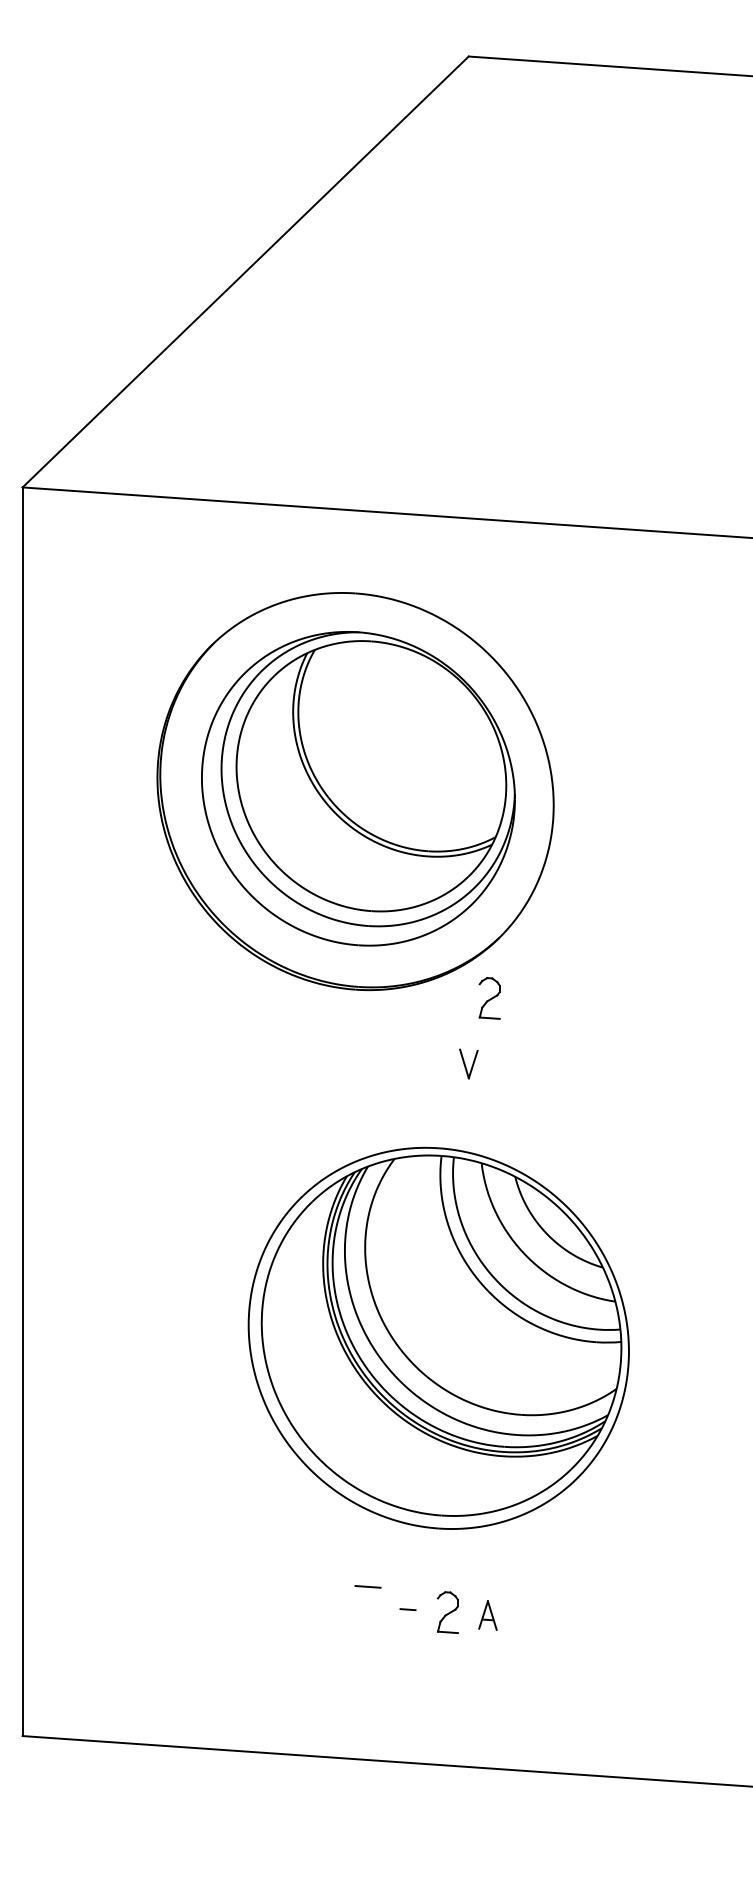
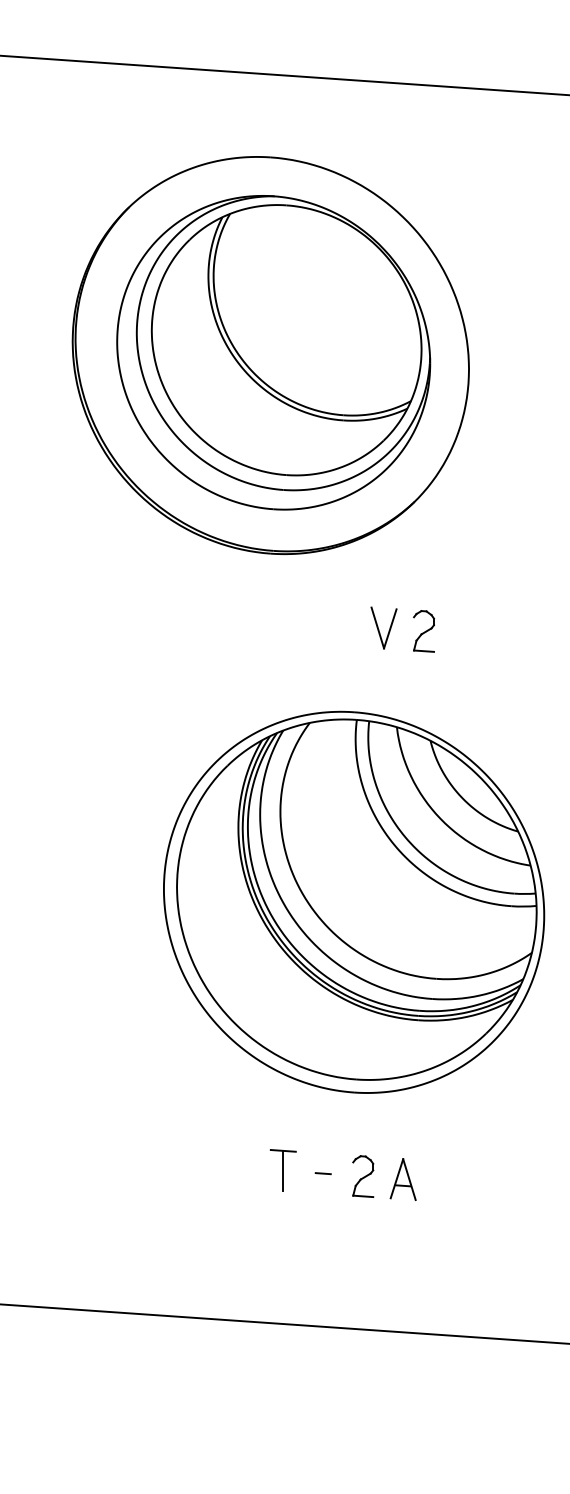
part: (489, 998) -> (423, 631), moved
part: (468, 1063) -> (383, 627), size x1.43
line: (368, 1606) -> (283, 1170), added
part: (487, 1615) -> (402, 1179), size x1.43

